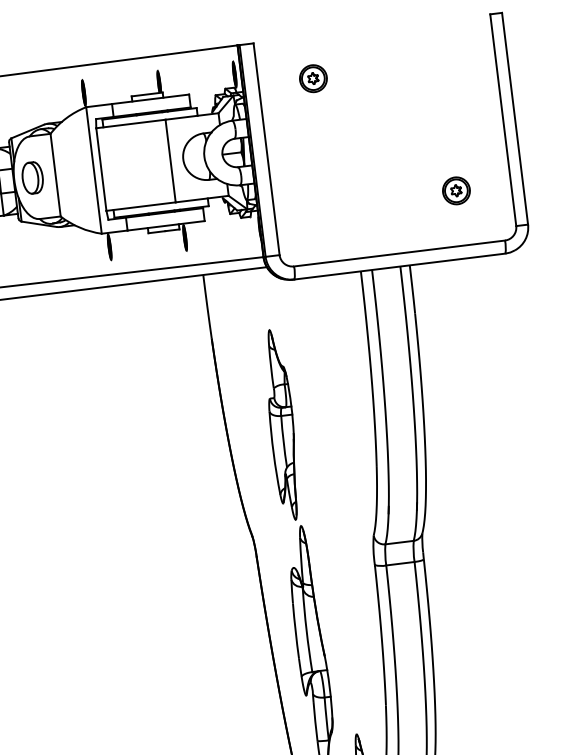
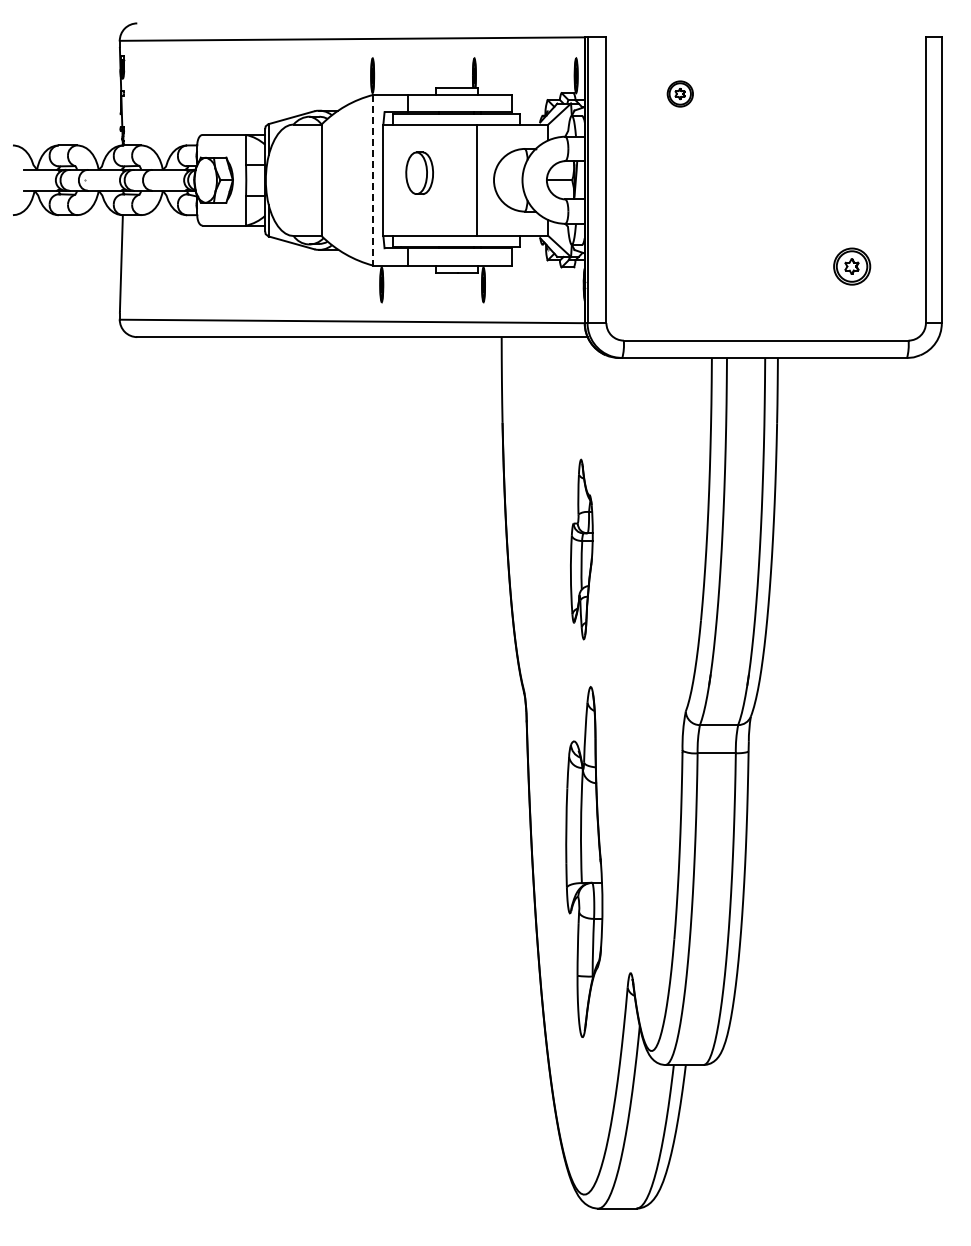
part: (313, 78) -> (680, 93), size x0.7
line: (94, 170) -> (373, 180), solid -> dashed
part: (32, 177) -> (419, 172), moved
part: (281, 425) -> (581, 549), size x0.7

